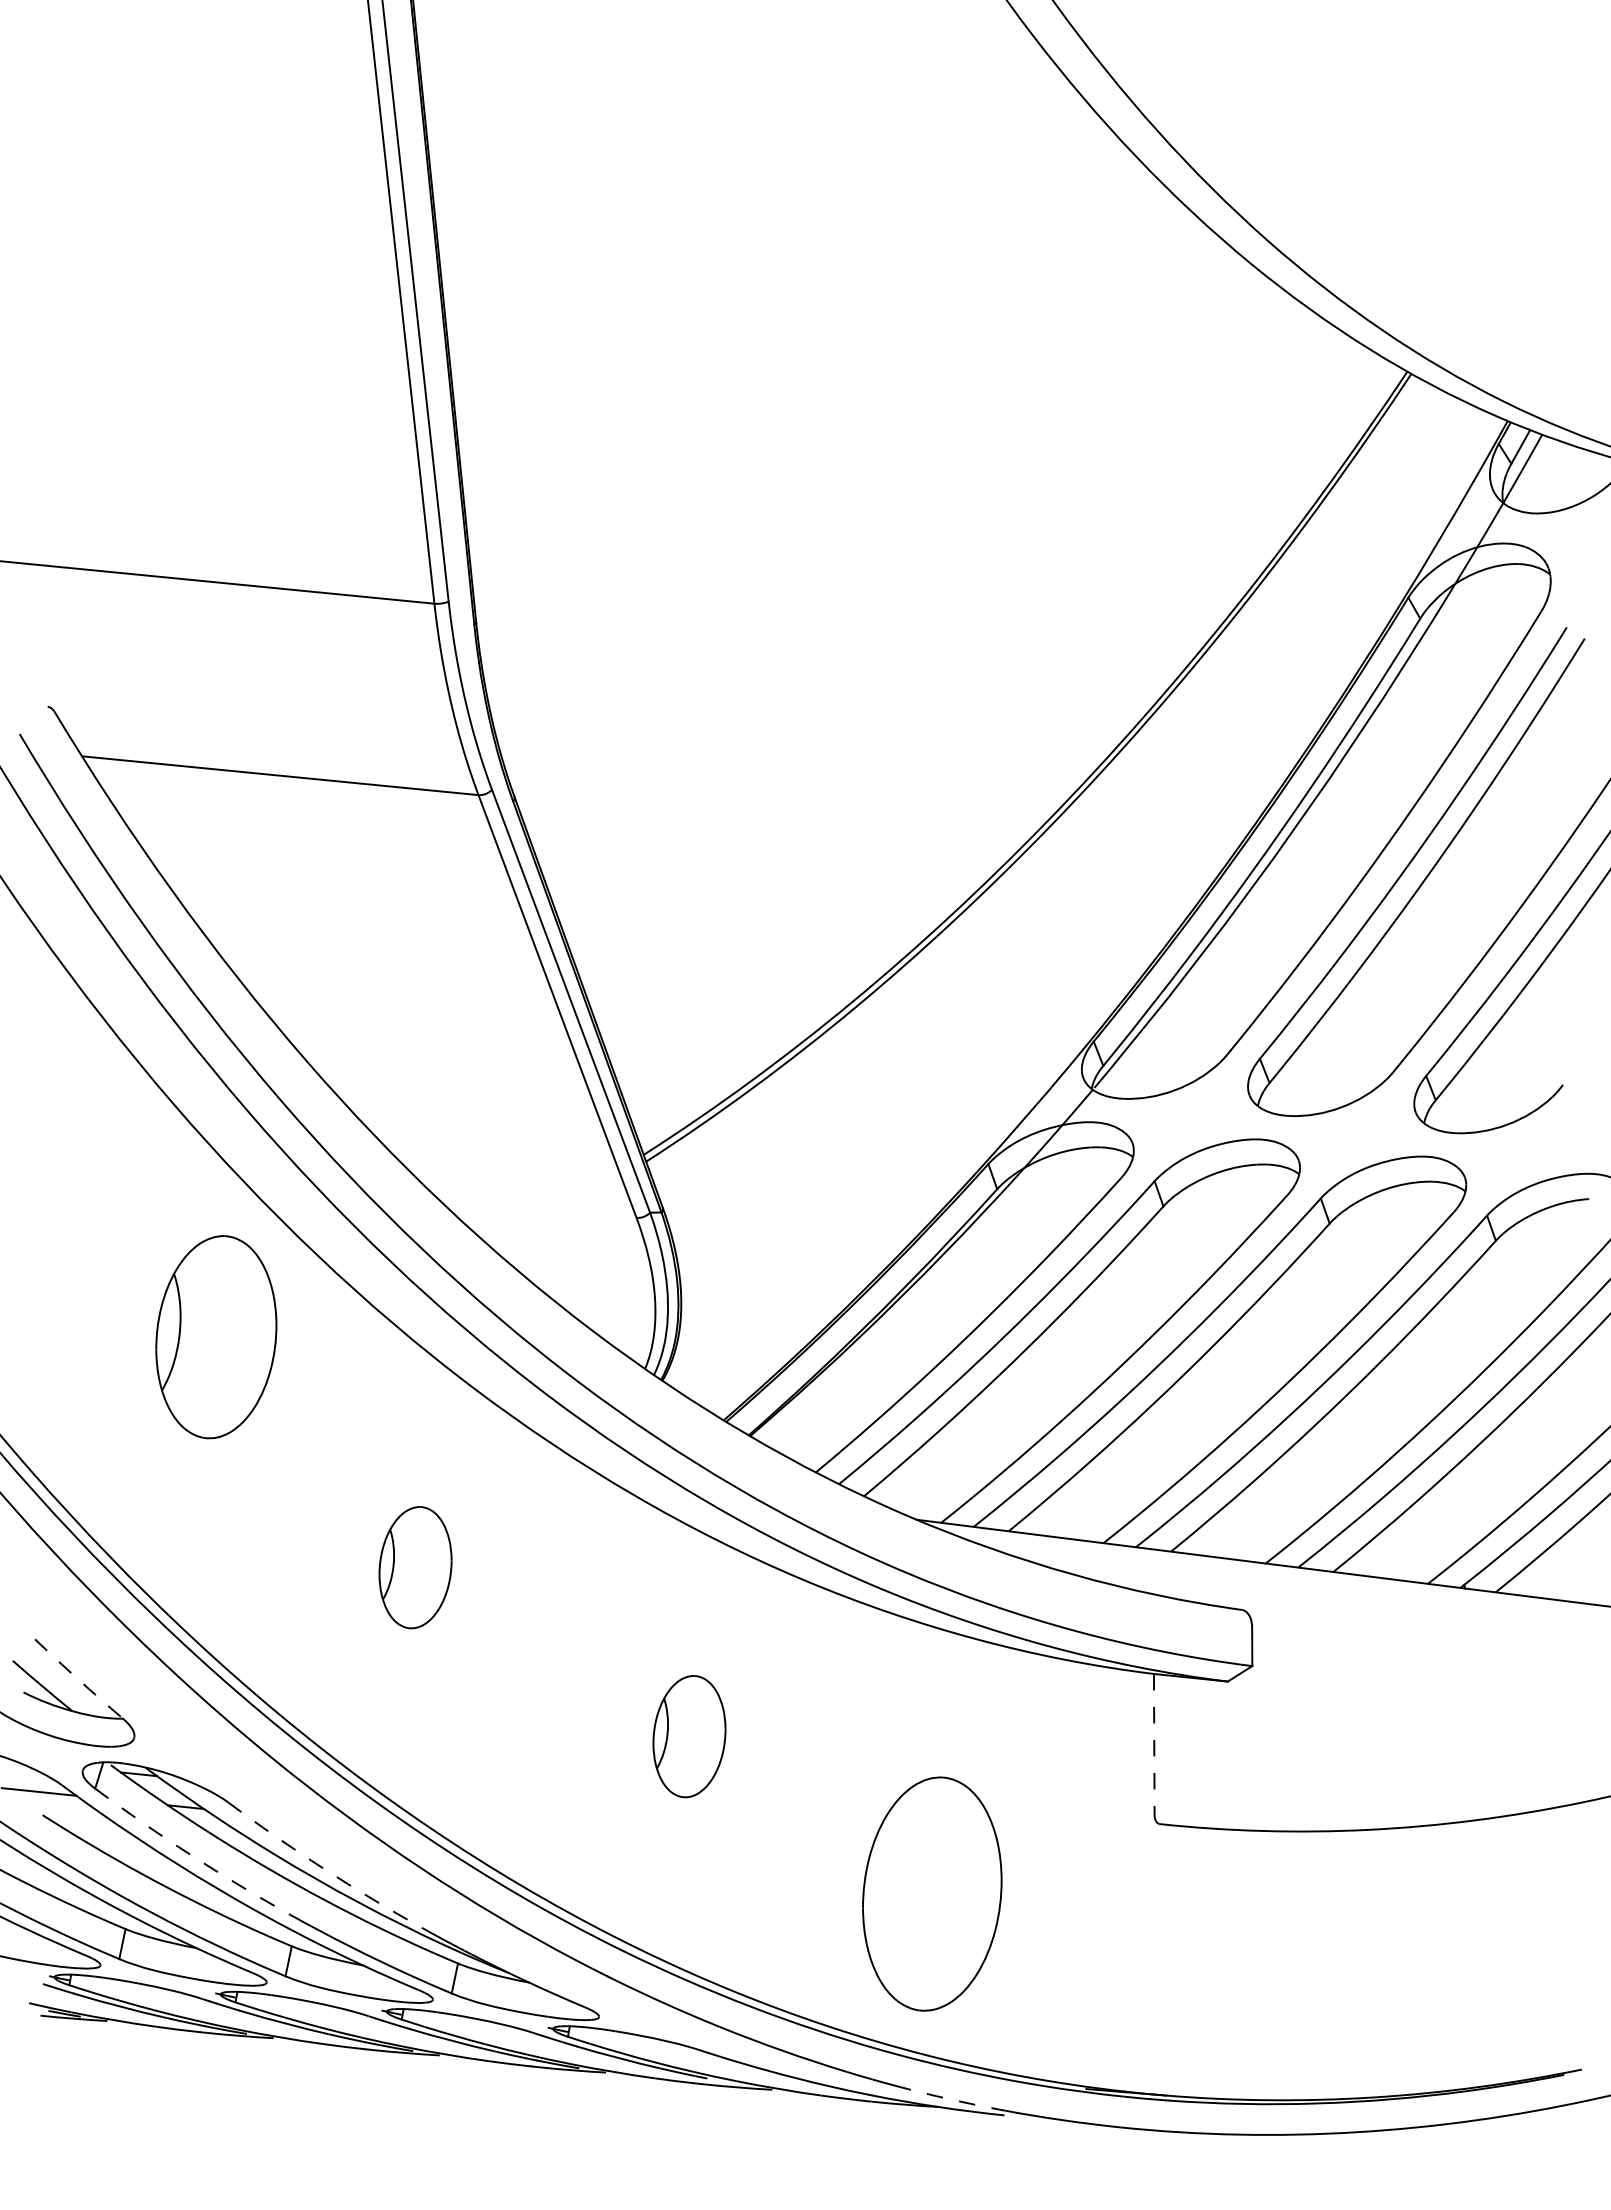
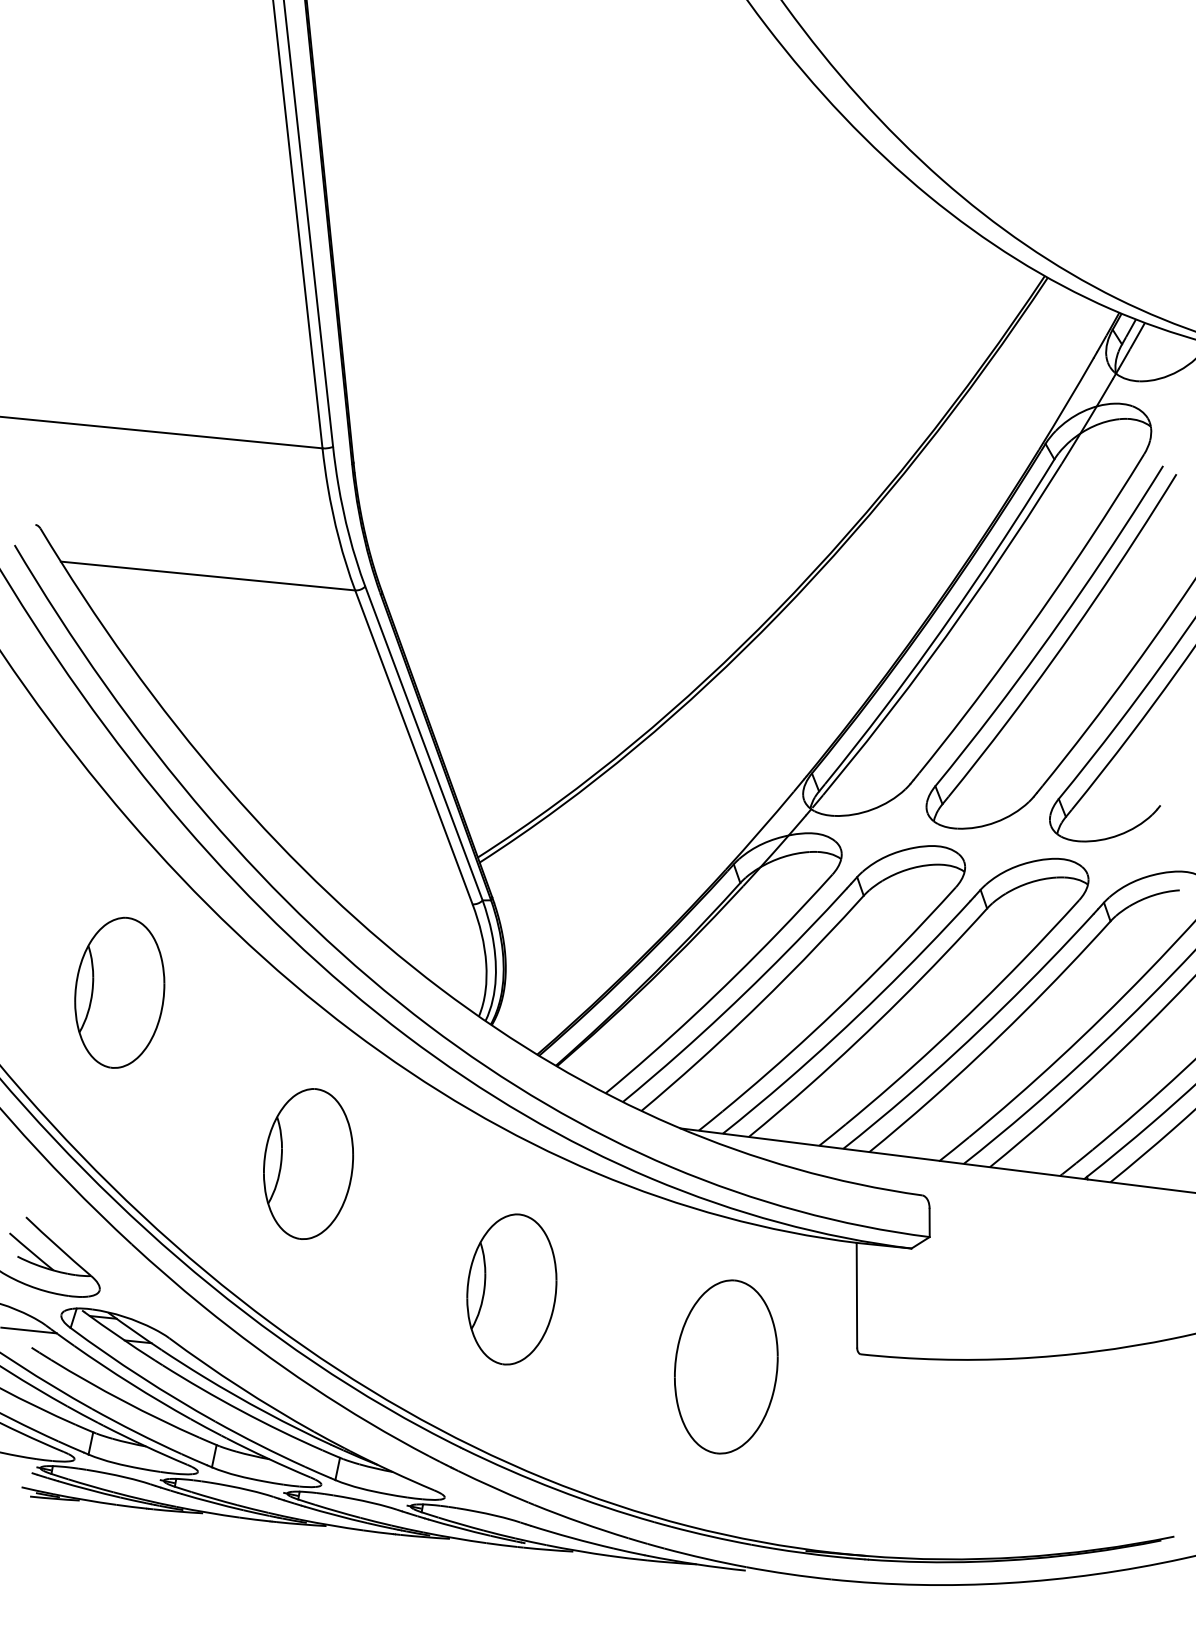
part: (216, 1337) -> (119, 993), moved
part: (415, 1567) -> (308, 1163), size x1.67
arc: (78, 1679) -> (58, 1247), dashed -> solid
part: (689, 1736) -> (511, 1289), size x1.67
line: (1154, 1744) -> (857, 1295), dashed -> solid
arc: (190, 1854) -> (141, 1376), dashed -> solid
arc: (323, 1868) -> (240, 1387), dashed -> solid
part: (932, 1893) -> (726, 1366), moved
arc: (950, 2099) -> (705, 1558), dashed -> solid

